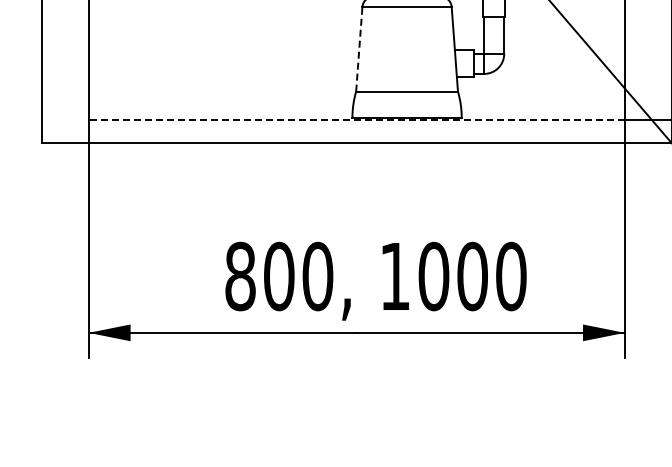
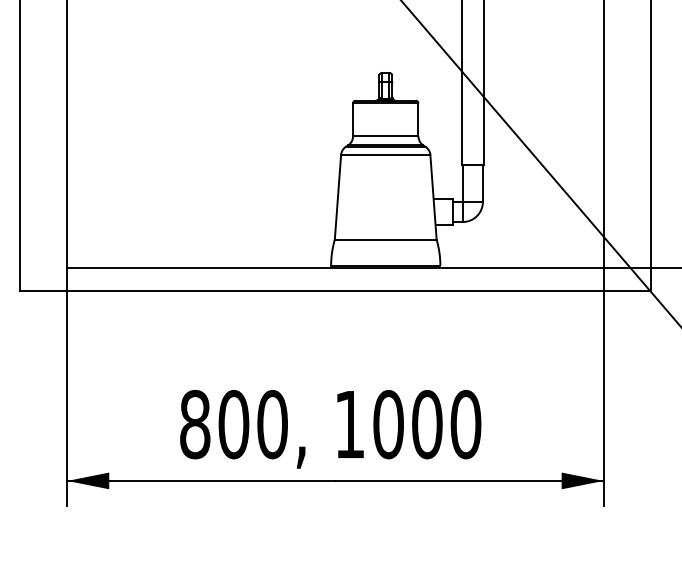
line: (359, 48) -> (338, 196), dashed -> solid
line: (355, 119) -> (334, 267), dashed -> solid
text: (375, 281) -> (330, 429), moved

